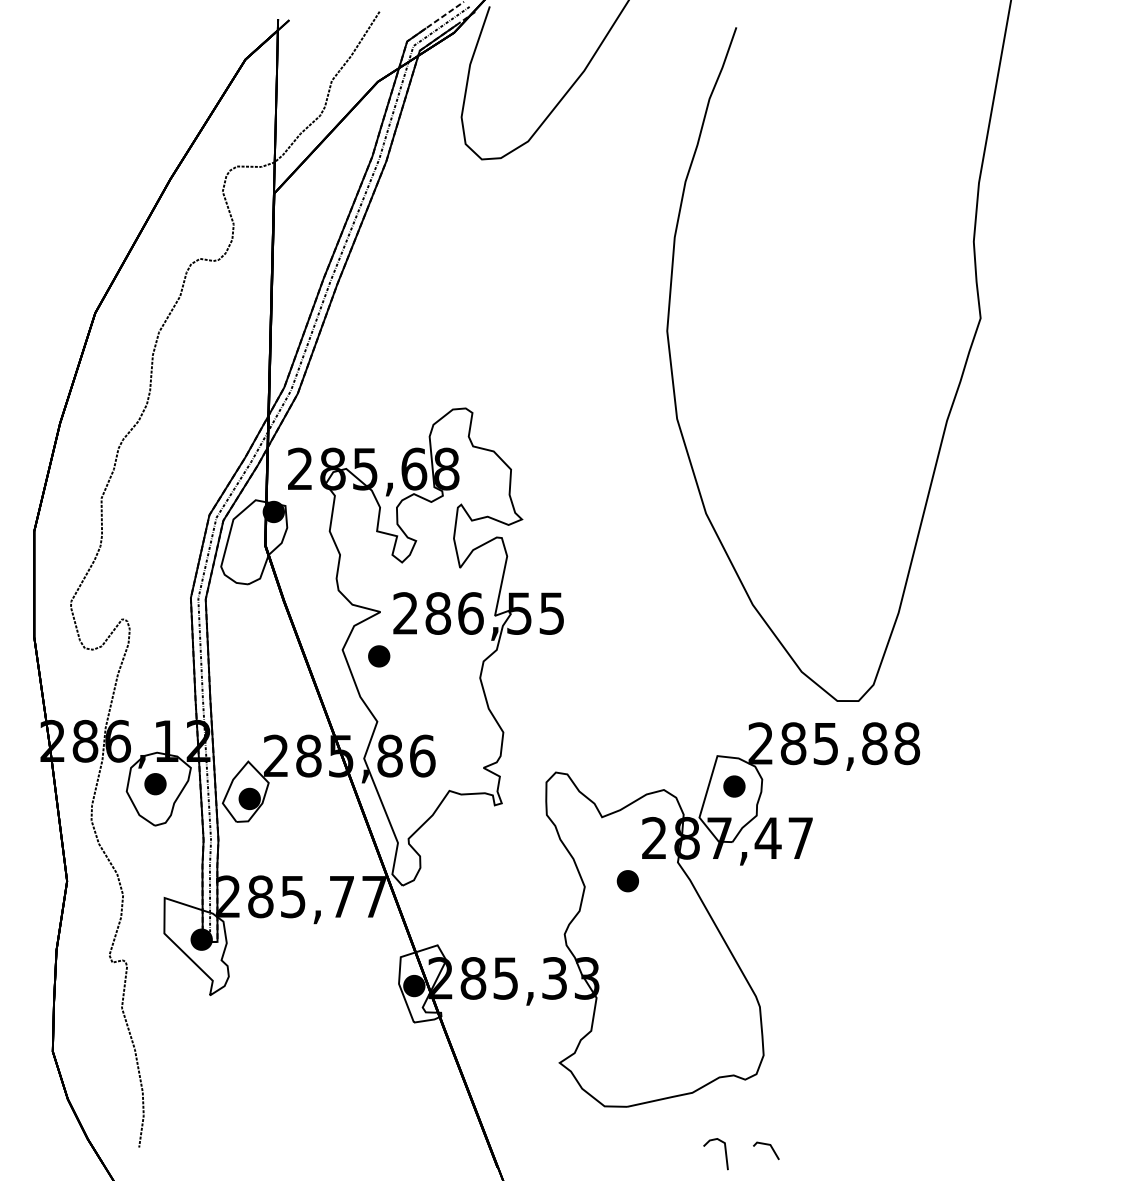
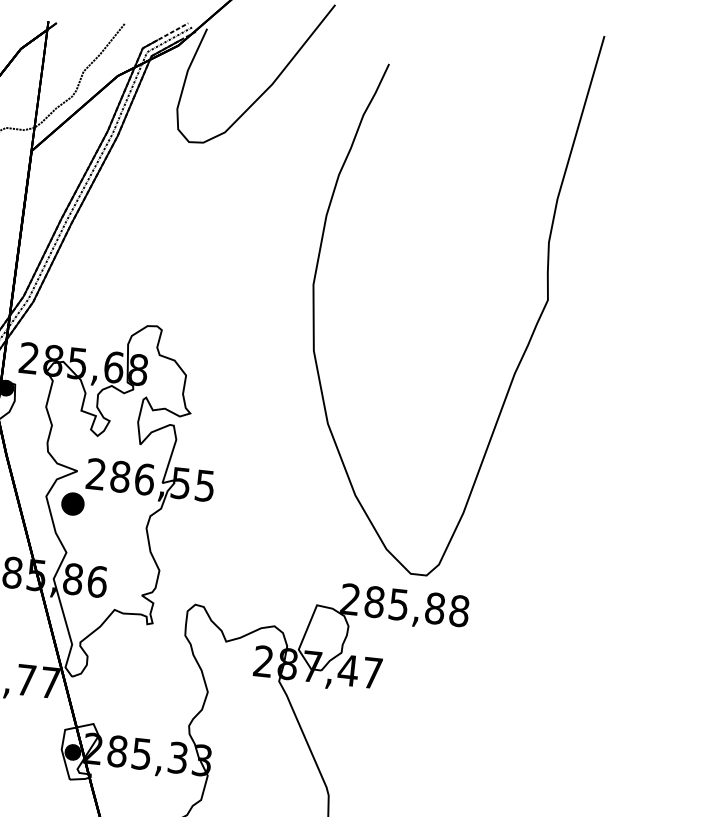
part: (379, 656) -> (73, 504), size x1.4
part: (734, 786) -> (327, 629), removed
part: (627, 881) -> (240, 691), removed

